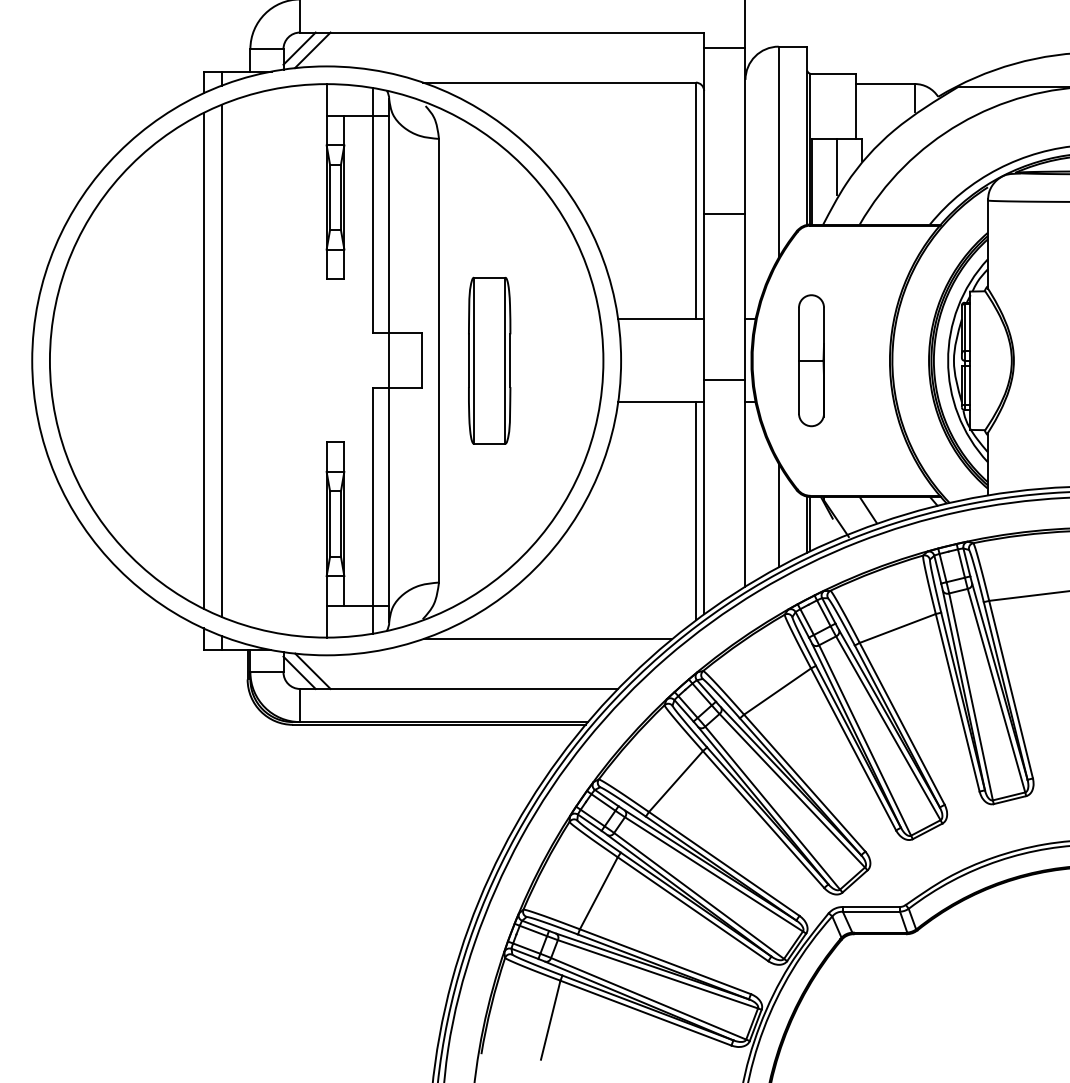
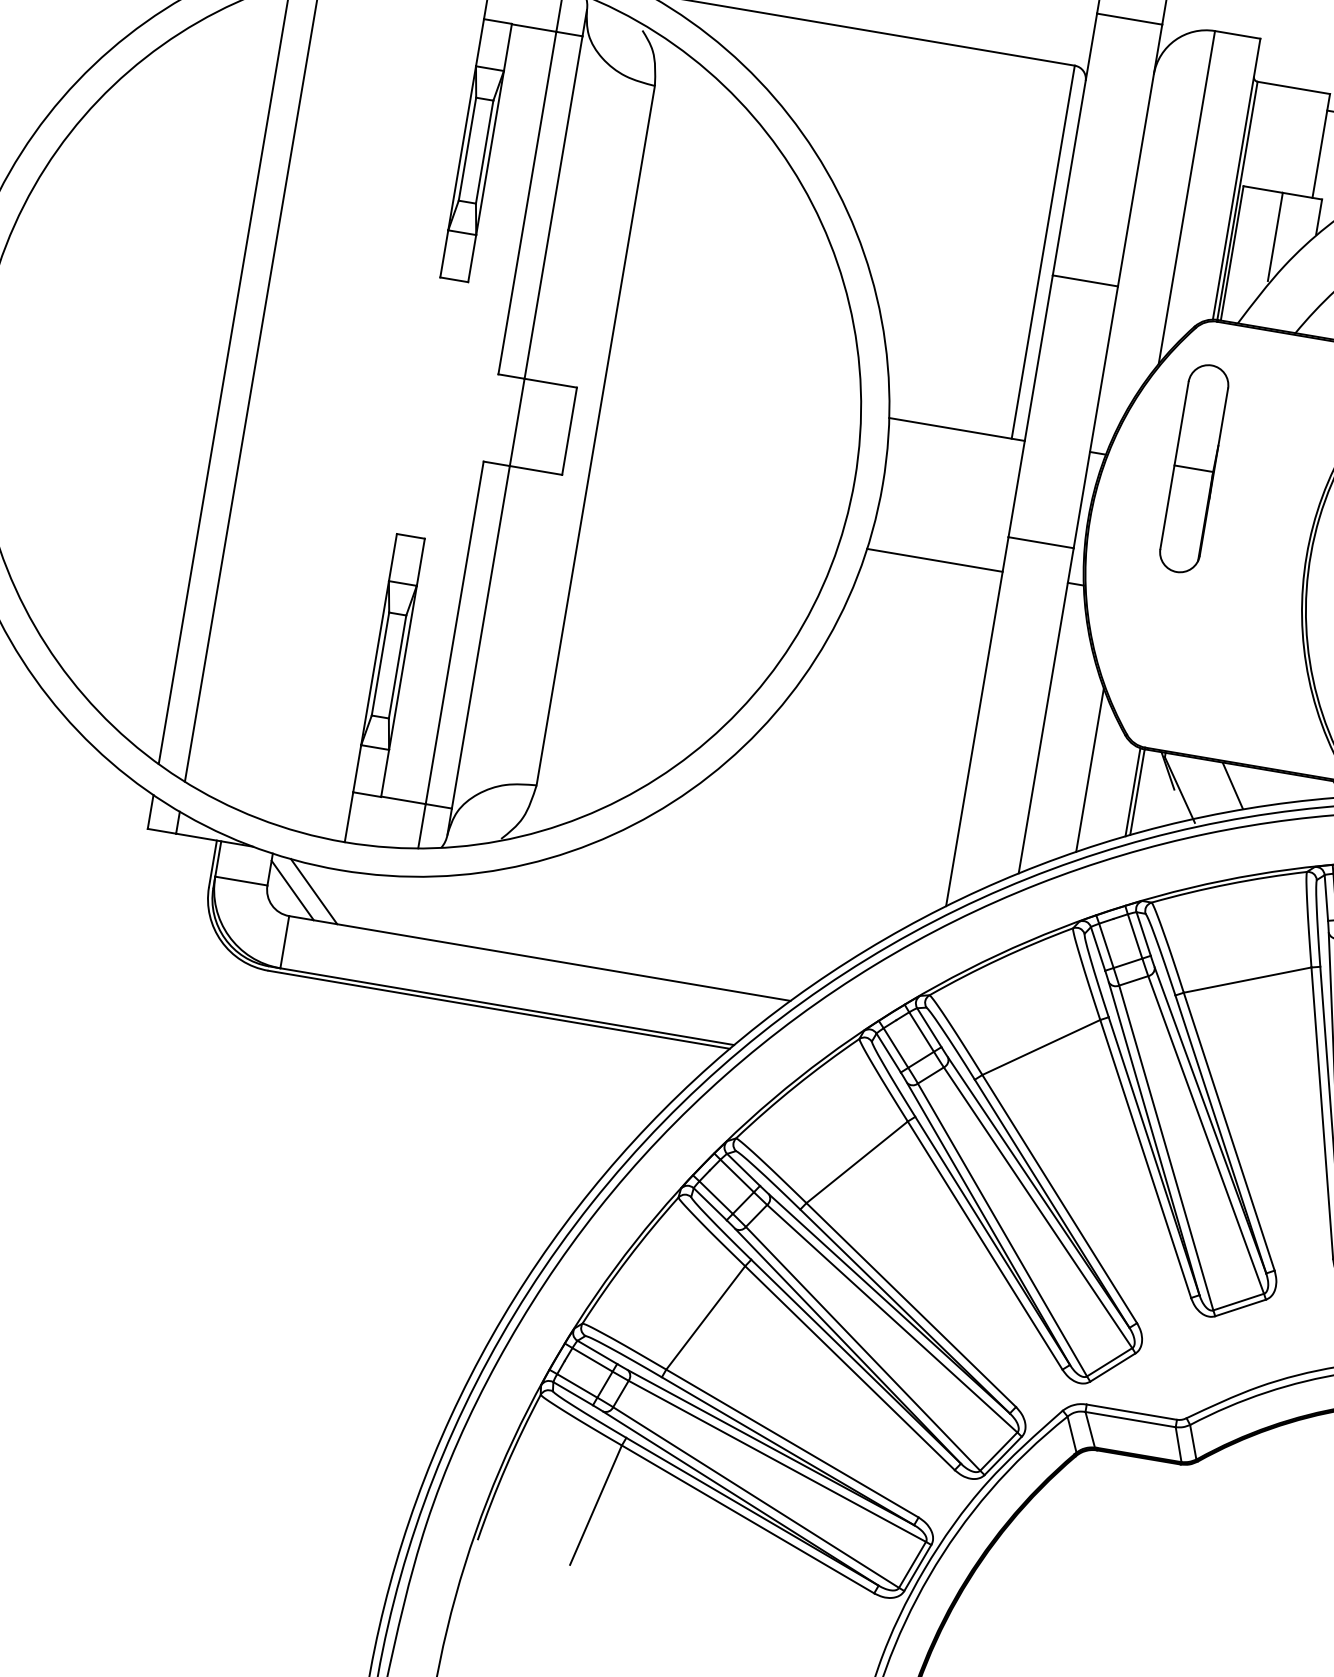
part: (489, 360) -> (675, 448), removed
part: (811, 360) -> (1194, 468), moved
line: (695, 511) -> (959, 741), removed
line: (547, 638) -> (692, 902), removed

